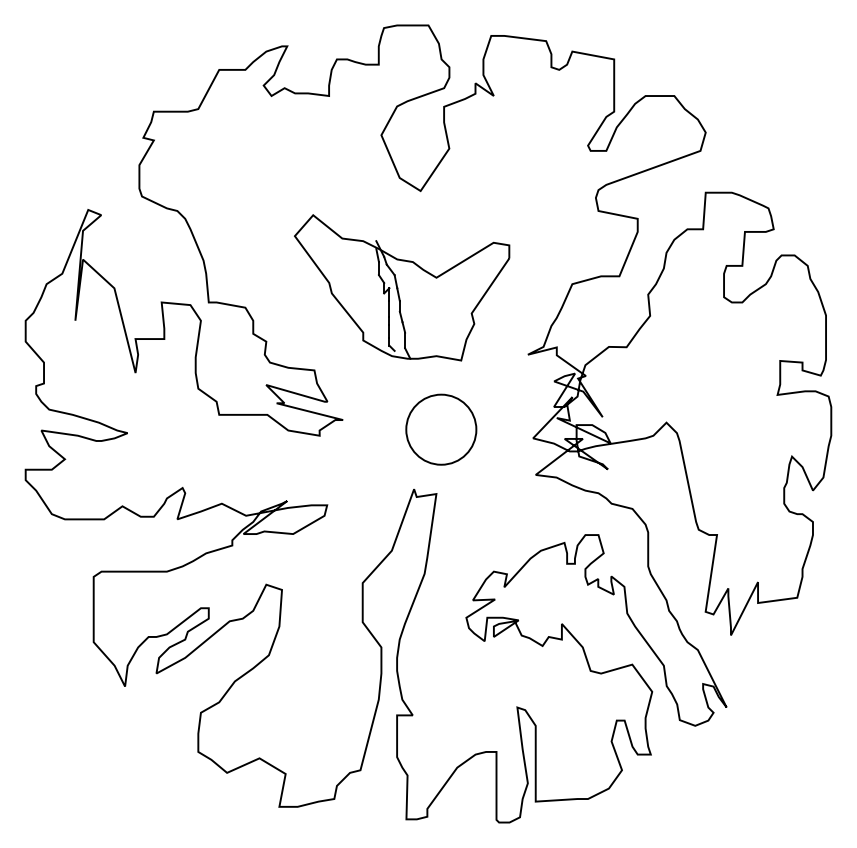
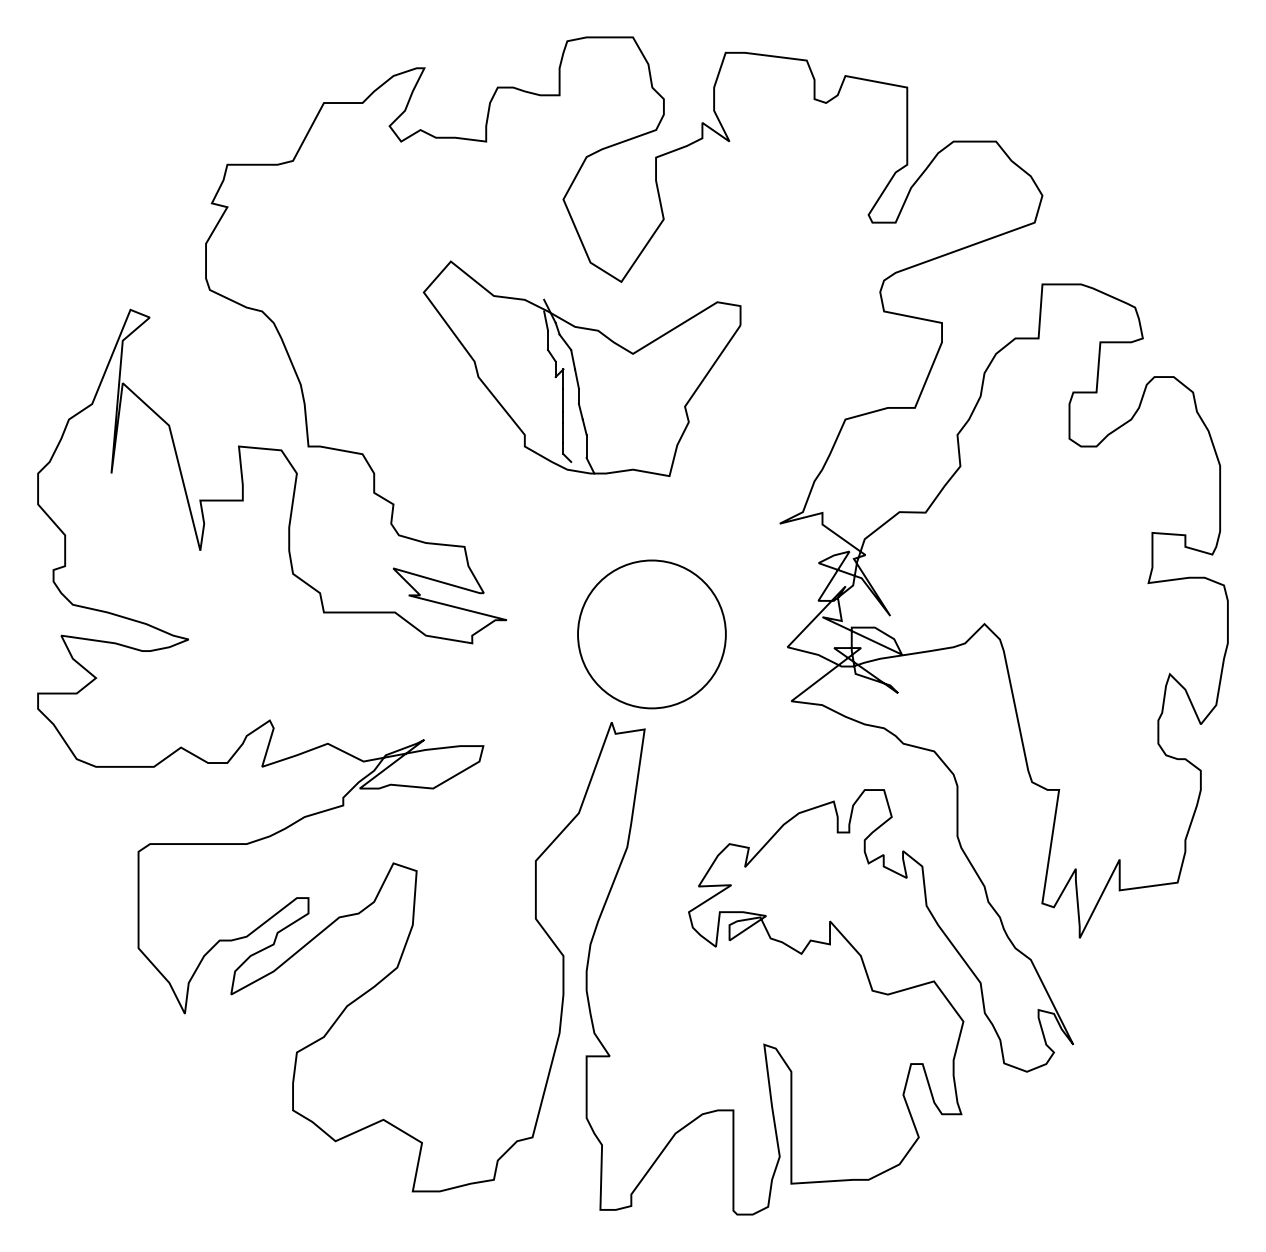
part: (402, 287) -> (582, 368), moved
circle: (441, 429) -> (652, 634), size x1.43

